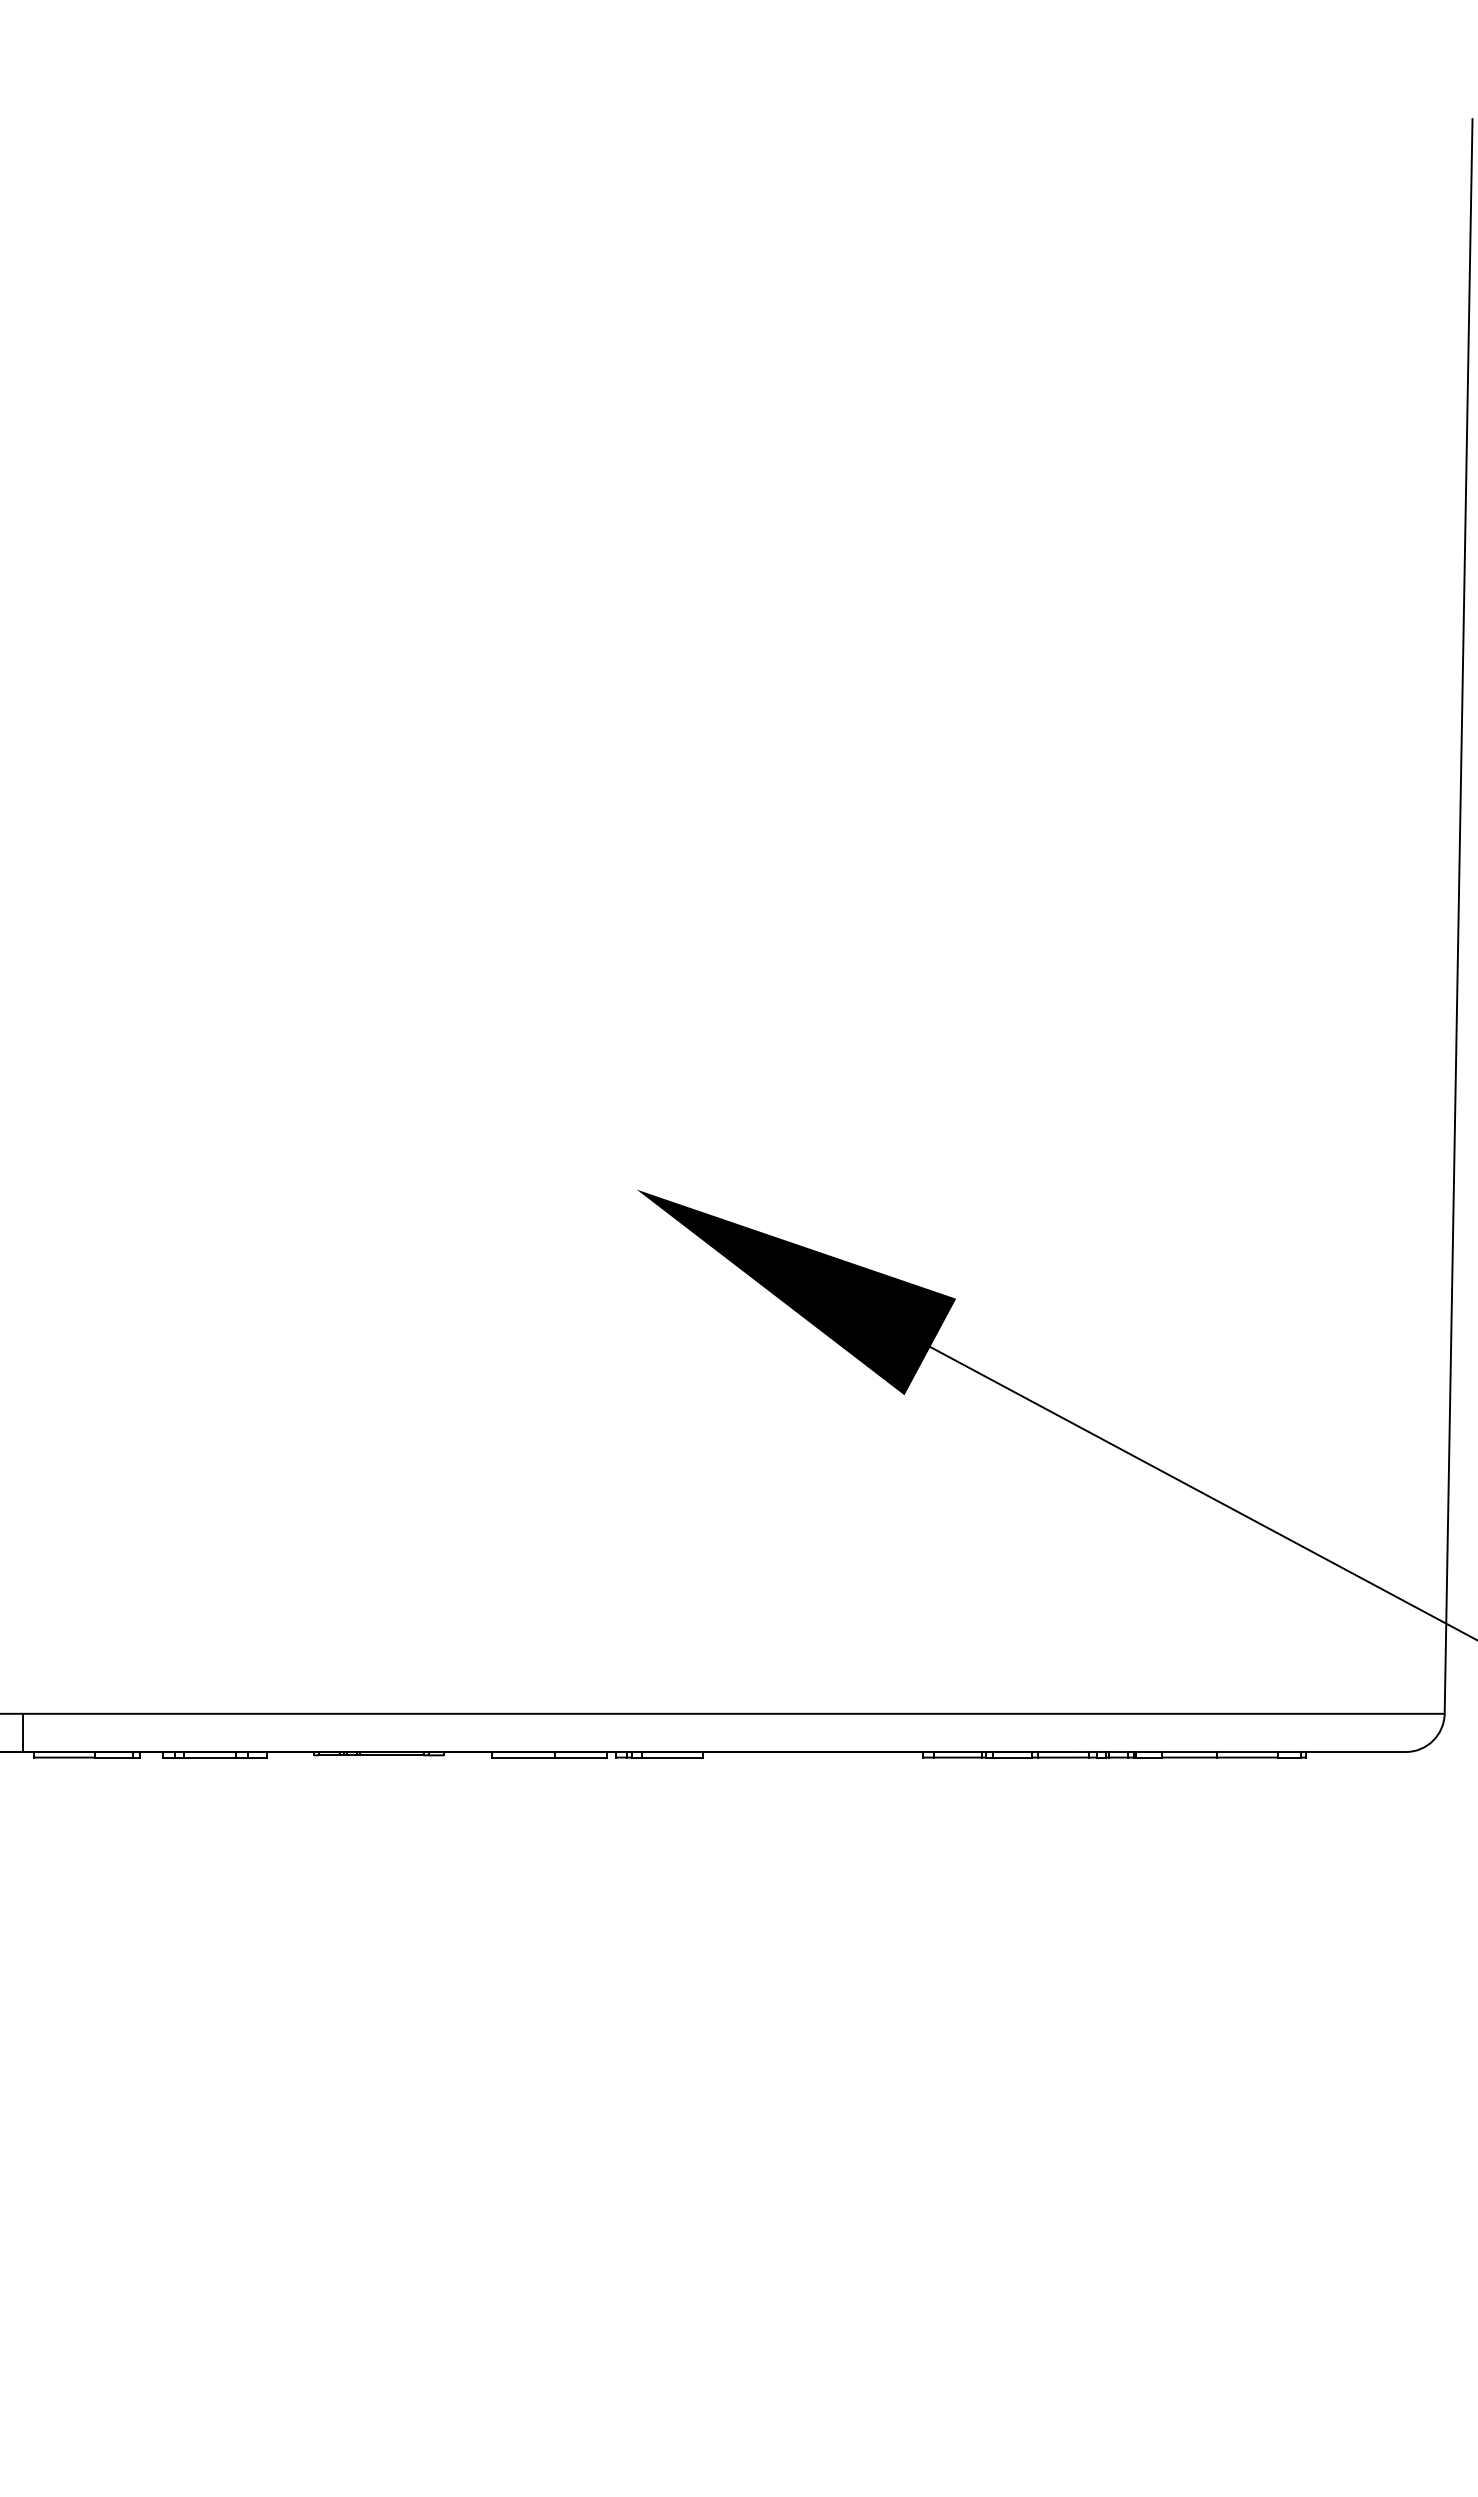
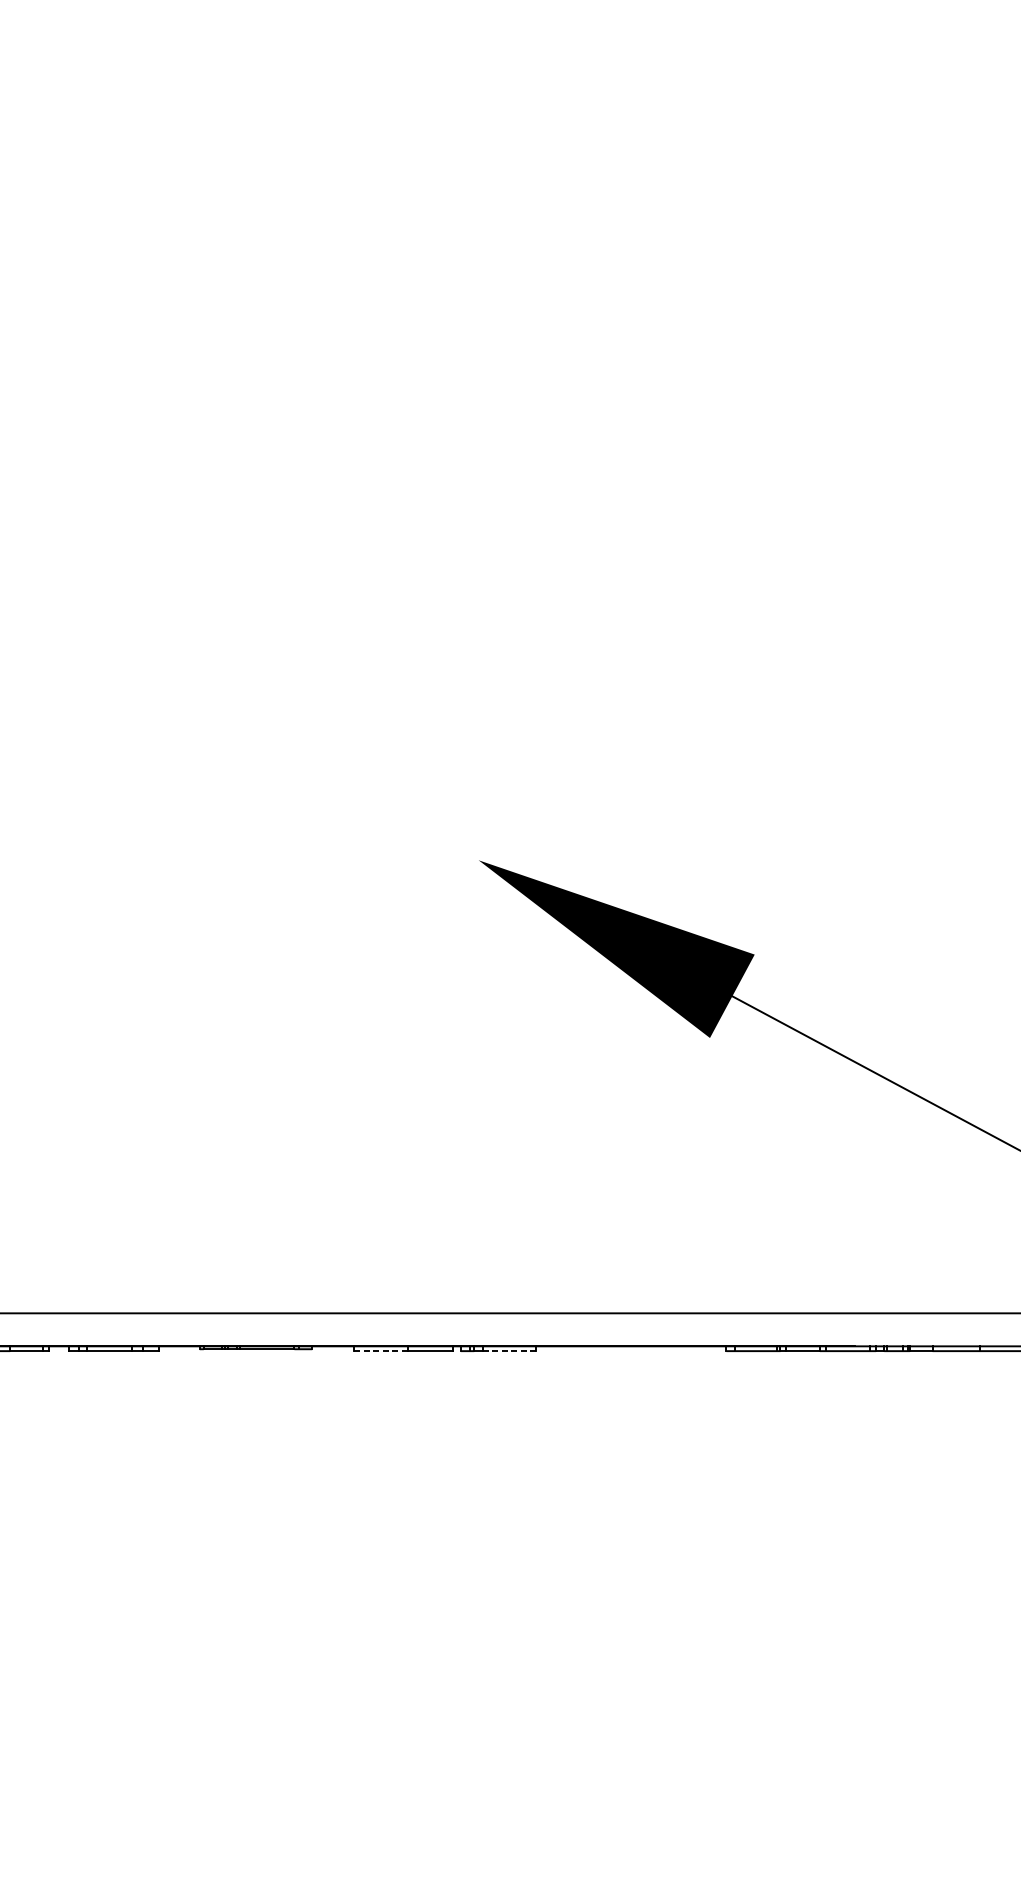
line: (522, 1757) -> (379, 1351), solid -> dashed
line: (672, 1757) -> (509, 1351), solid -> dashed

